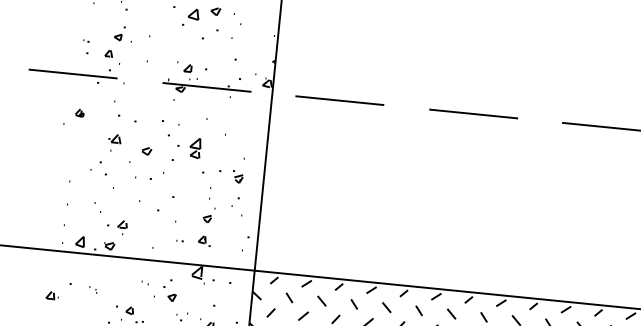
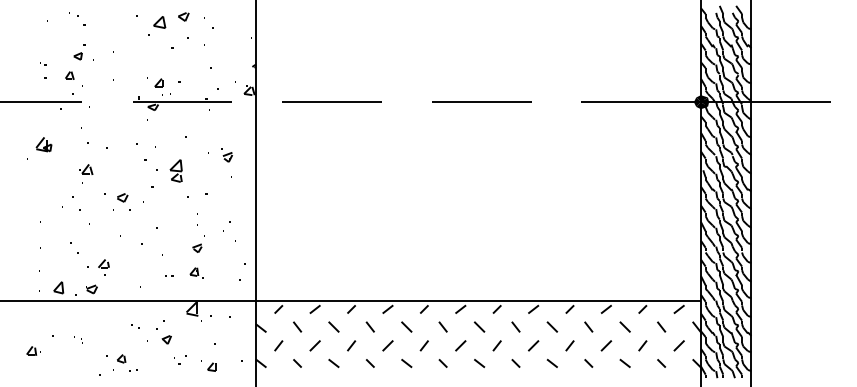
part: (79, 112) -> (43, 144), size x1.67
part: (146, 150) -> (122, 197), moved
part: (237, 177) -> (226, 155), moved

